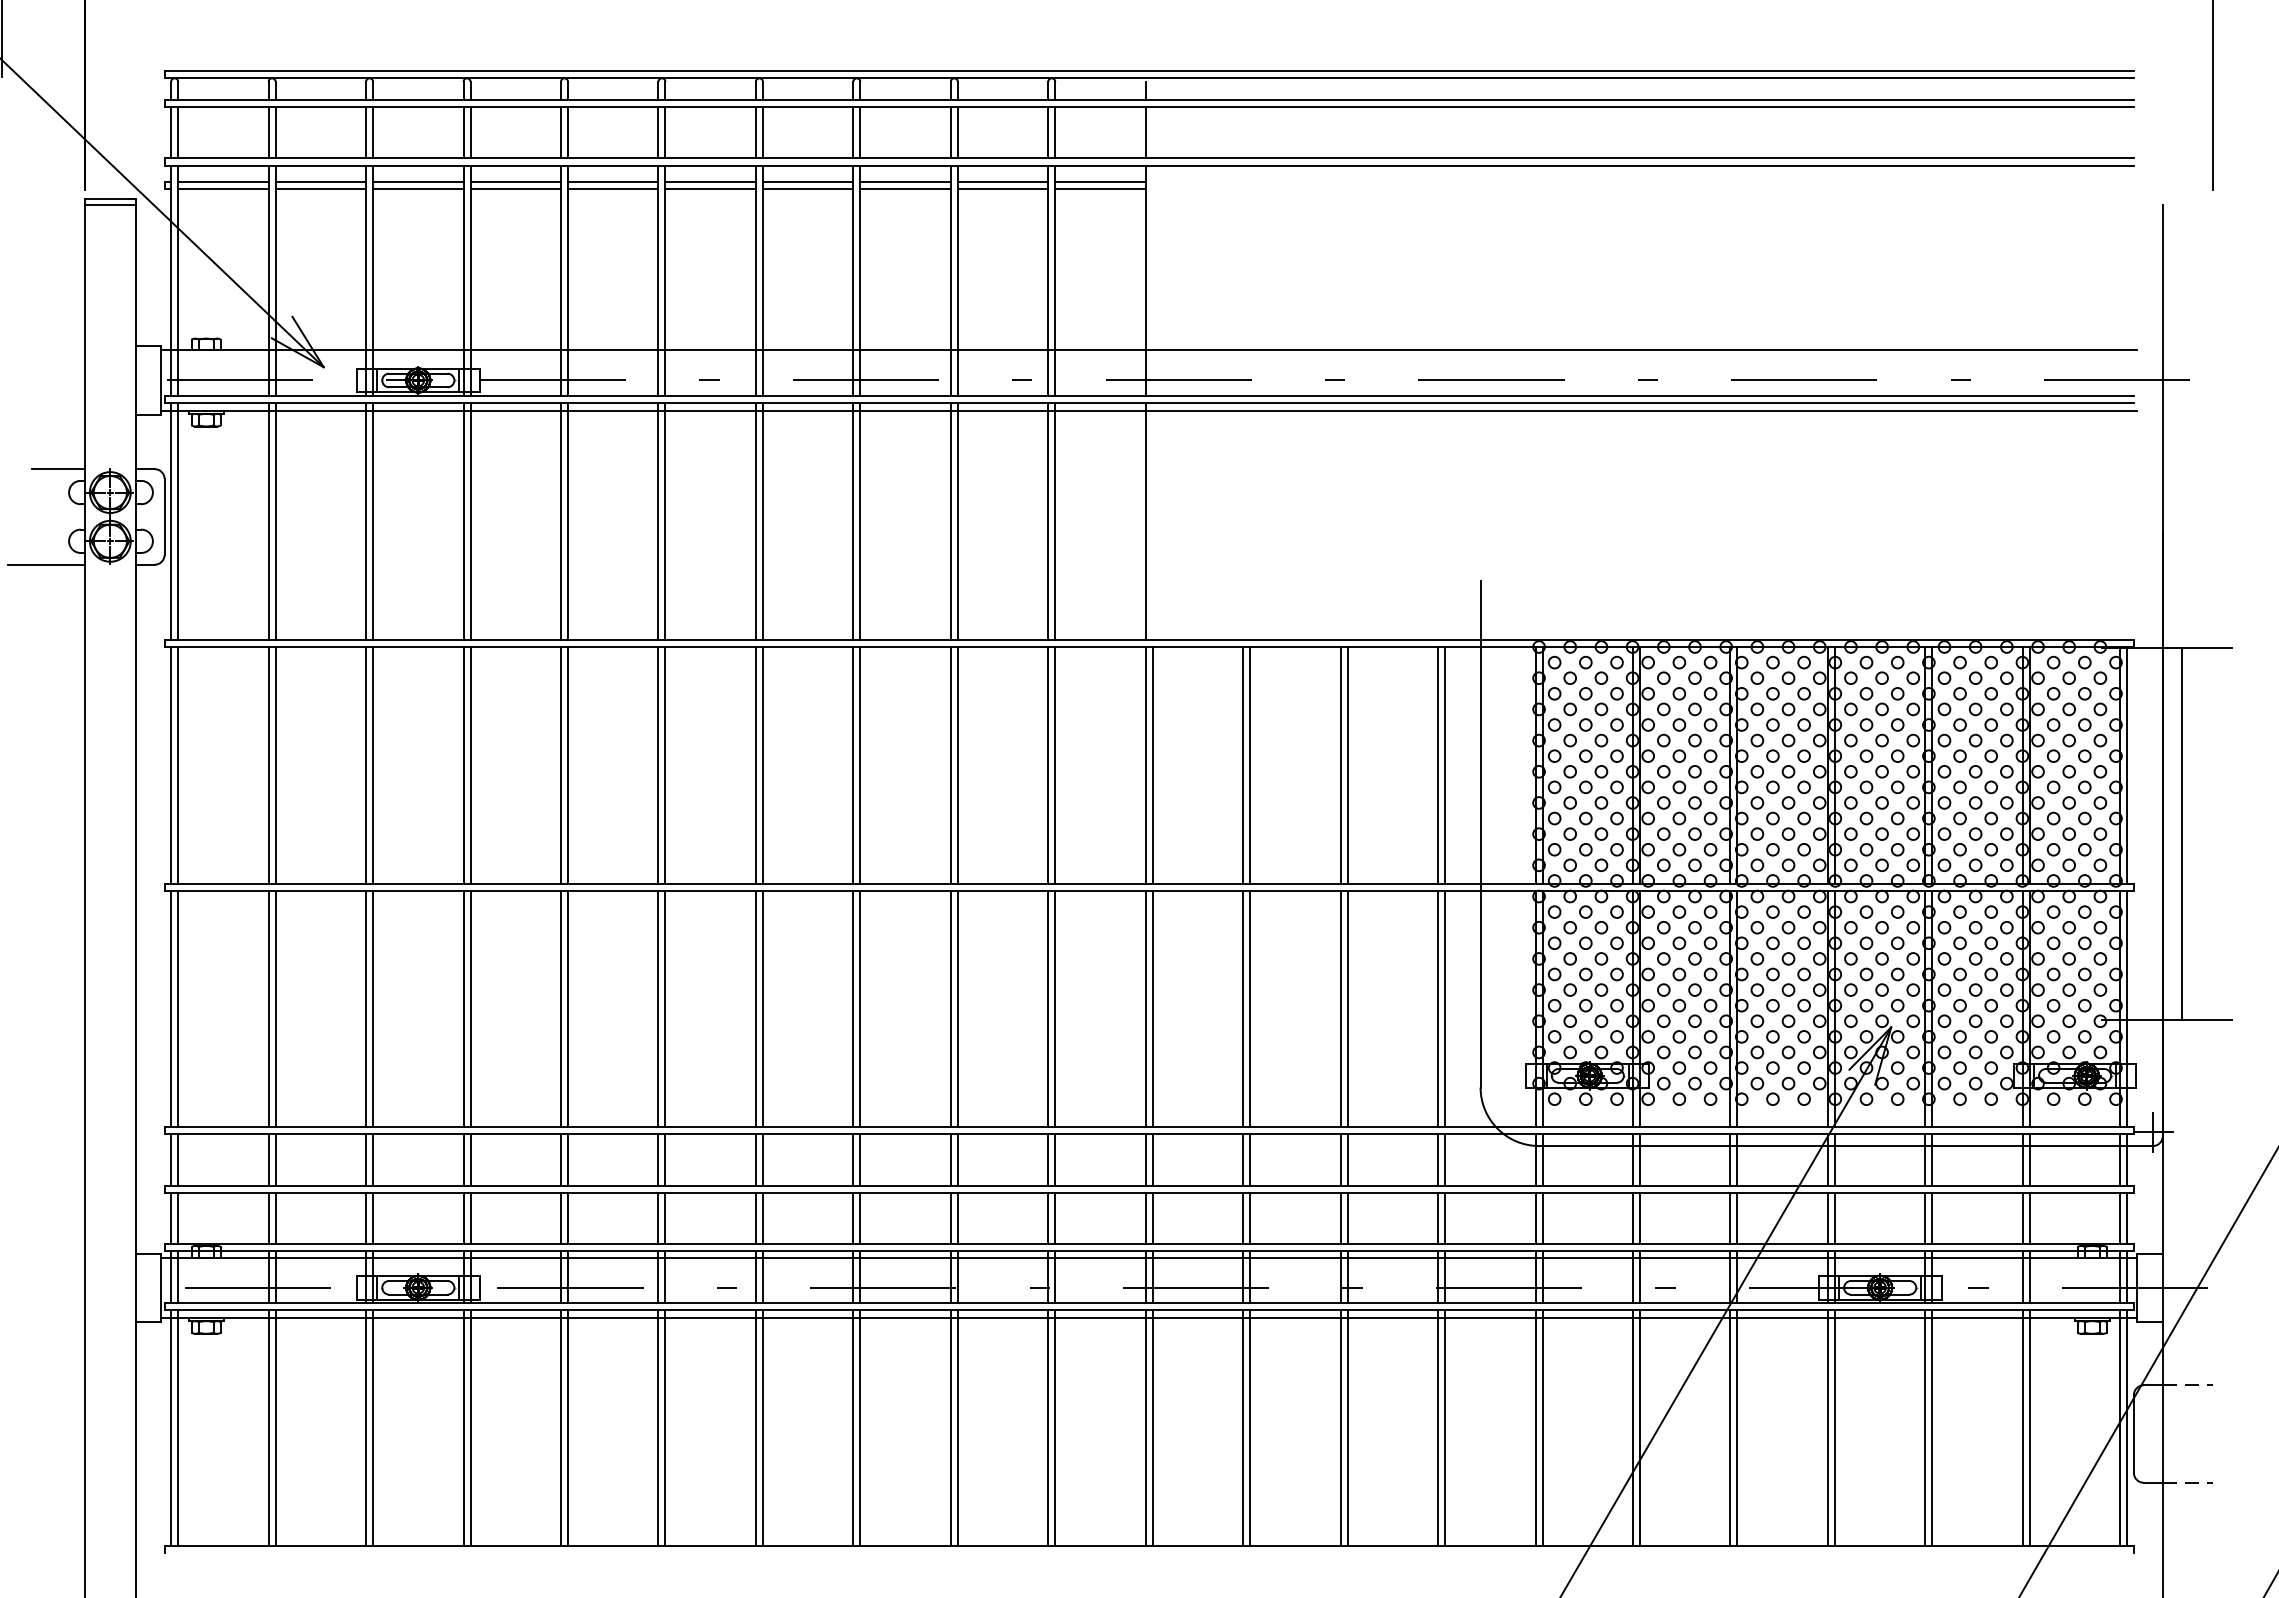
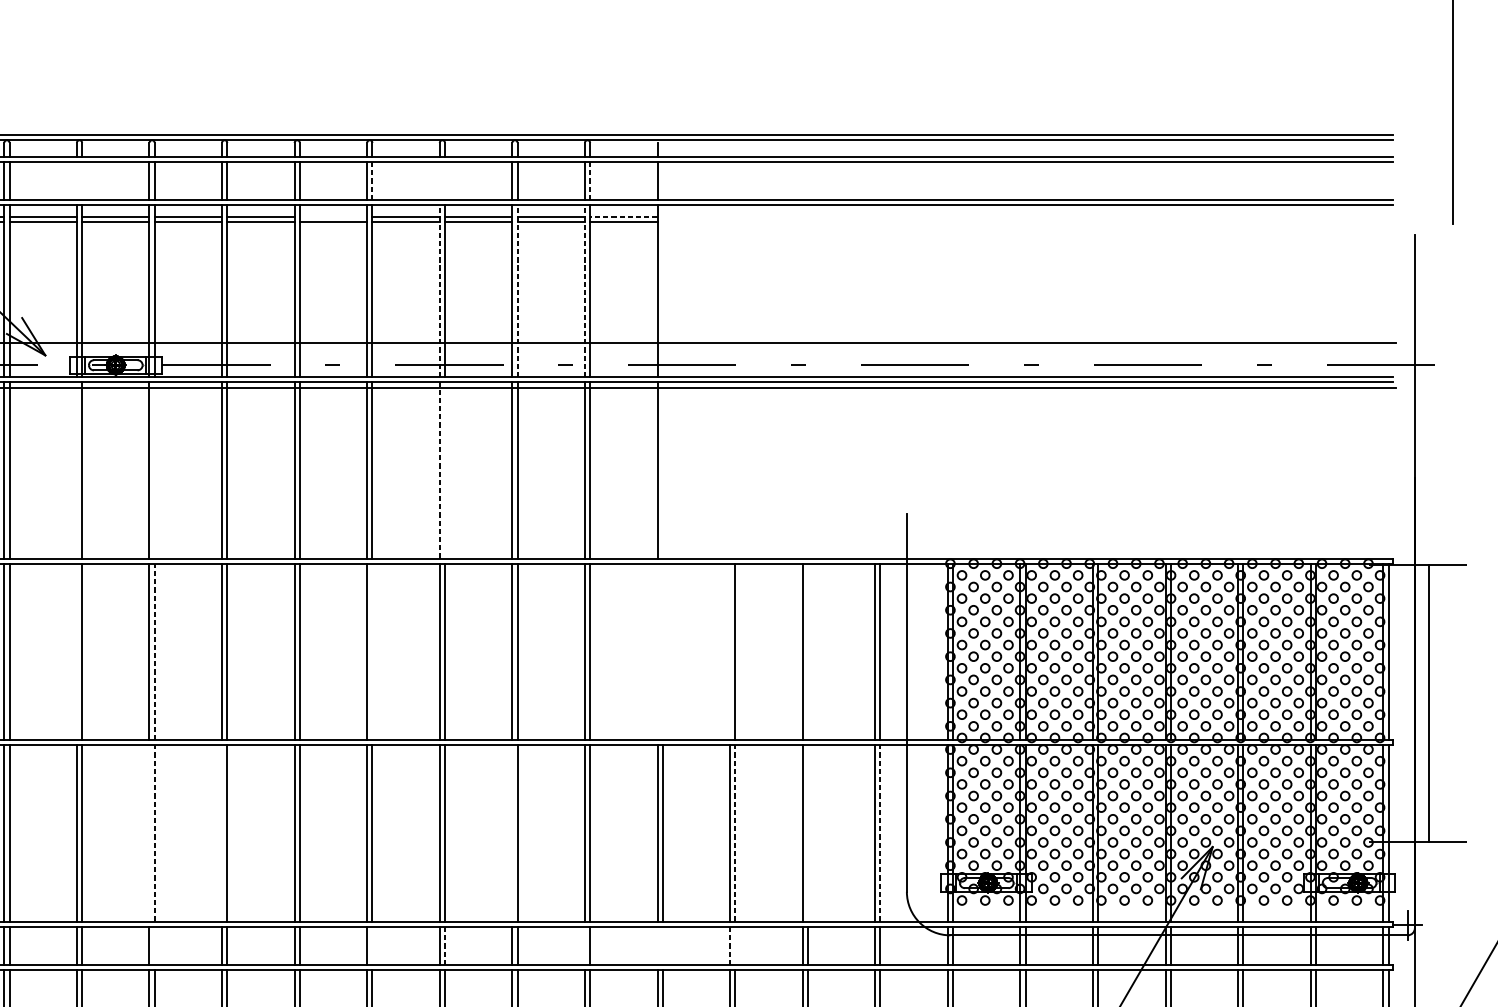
line: (366, 132) -> (77, 180), removed
line: (373, 132) -> (82, 180), removed
line: (762, 132) -> (372, 180), solid -> dashed
line: (853, 132) -> (439, 180), removed
line: (860, 132) -> (445, 180), removed
line: (1055, 132) -> (590, 180), solid -> dashed
line: (710, 181) -> (333, 217), removed
line: (1100, 181) -> (623, 217), solid -> dashed
line: (853, 280) -> (439, 290), solid -> dashed
line: (957, 280) -> (517, 290), solid -> dashed
line: (1048, 280) -> (585, 290), solid -> dashed
line: (366, 521) -> (77, 470), removed
line: (470, 521) -> (154, 470), removed
line: (853, 521) -> (439, 470), solid -> dashed
line: (860, 521) -> (445, 470), removed
line: (470, 764) -> (154, 651), solid -> dashed
line: (366, 765) -> (77, 652), removed
line: (762, 765) -> (372, 652), removed
line: (1145, 765) -> (657, 652), removed
line: (1152, 765) -> (662, 652), removed
line: (1243, 765) -> (730, 652), removed
line: (1347, 765) -> (807, 652), removed
line: (463, 1008) -> (149, 832), removed
line: (470, 1008) -> (154, 832), solid -> dashed
line: (560, 1008) -> (221, 832), removed
line: (950, 1008) -> (512, 832), removed
line: (1250, 1008) -> (735, 832), solid -> dashed
line: (1347, 1008) -> (807, 832), removed
line: (1445, 1008) -> (880, 832), solid -> dashed
line: (470, 1159) -> (154, 945), removed
line: (762, 1159) -> (372, 945), removed
line: (1048, 1159) -> (585, 945), removed
line: (1145, 1159) -> (657, 945), removed
line: (1152, 1159) -> (662, 945), removed
line: (1250, 1159) -> (735, 945), removed
line: (860, 1160) -> (445, 946), solid -> dashed
line: (1243, 1160) -> (730, 946), solid -> dashed

